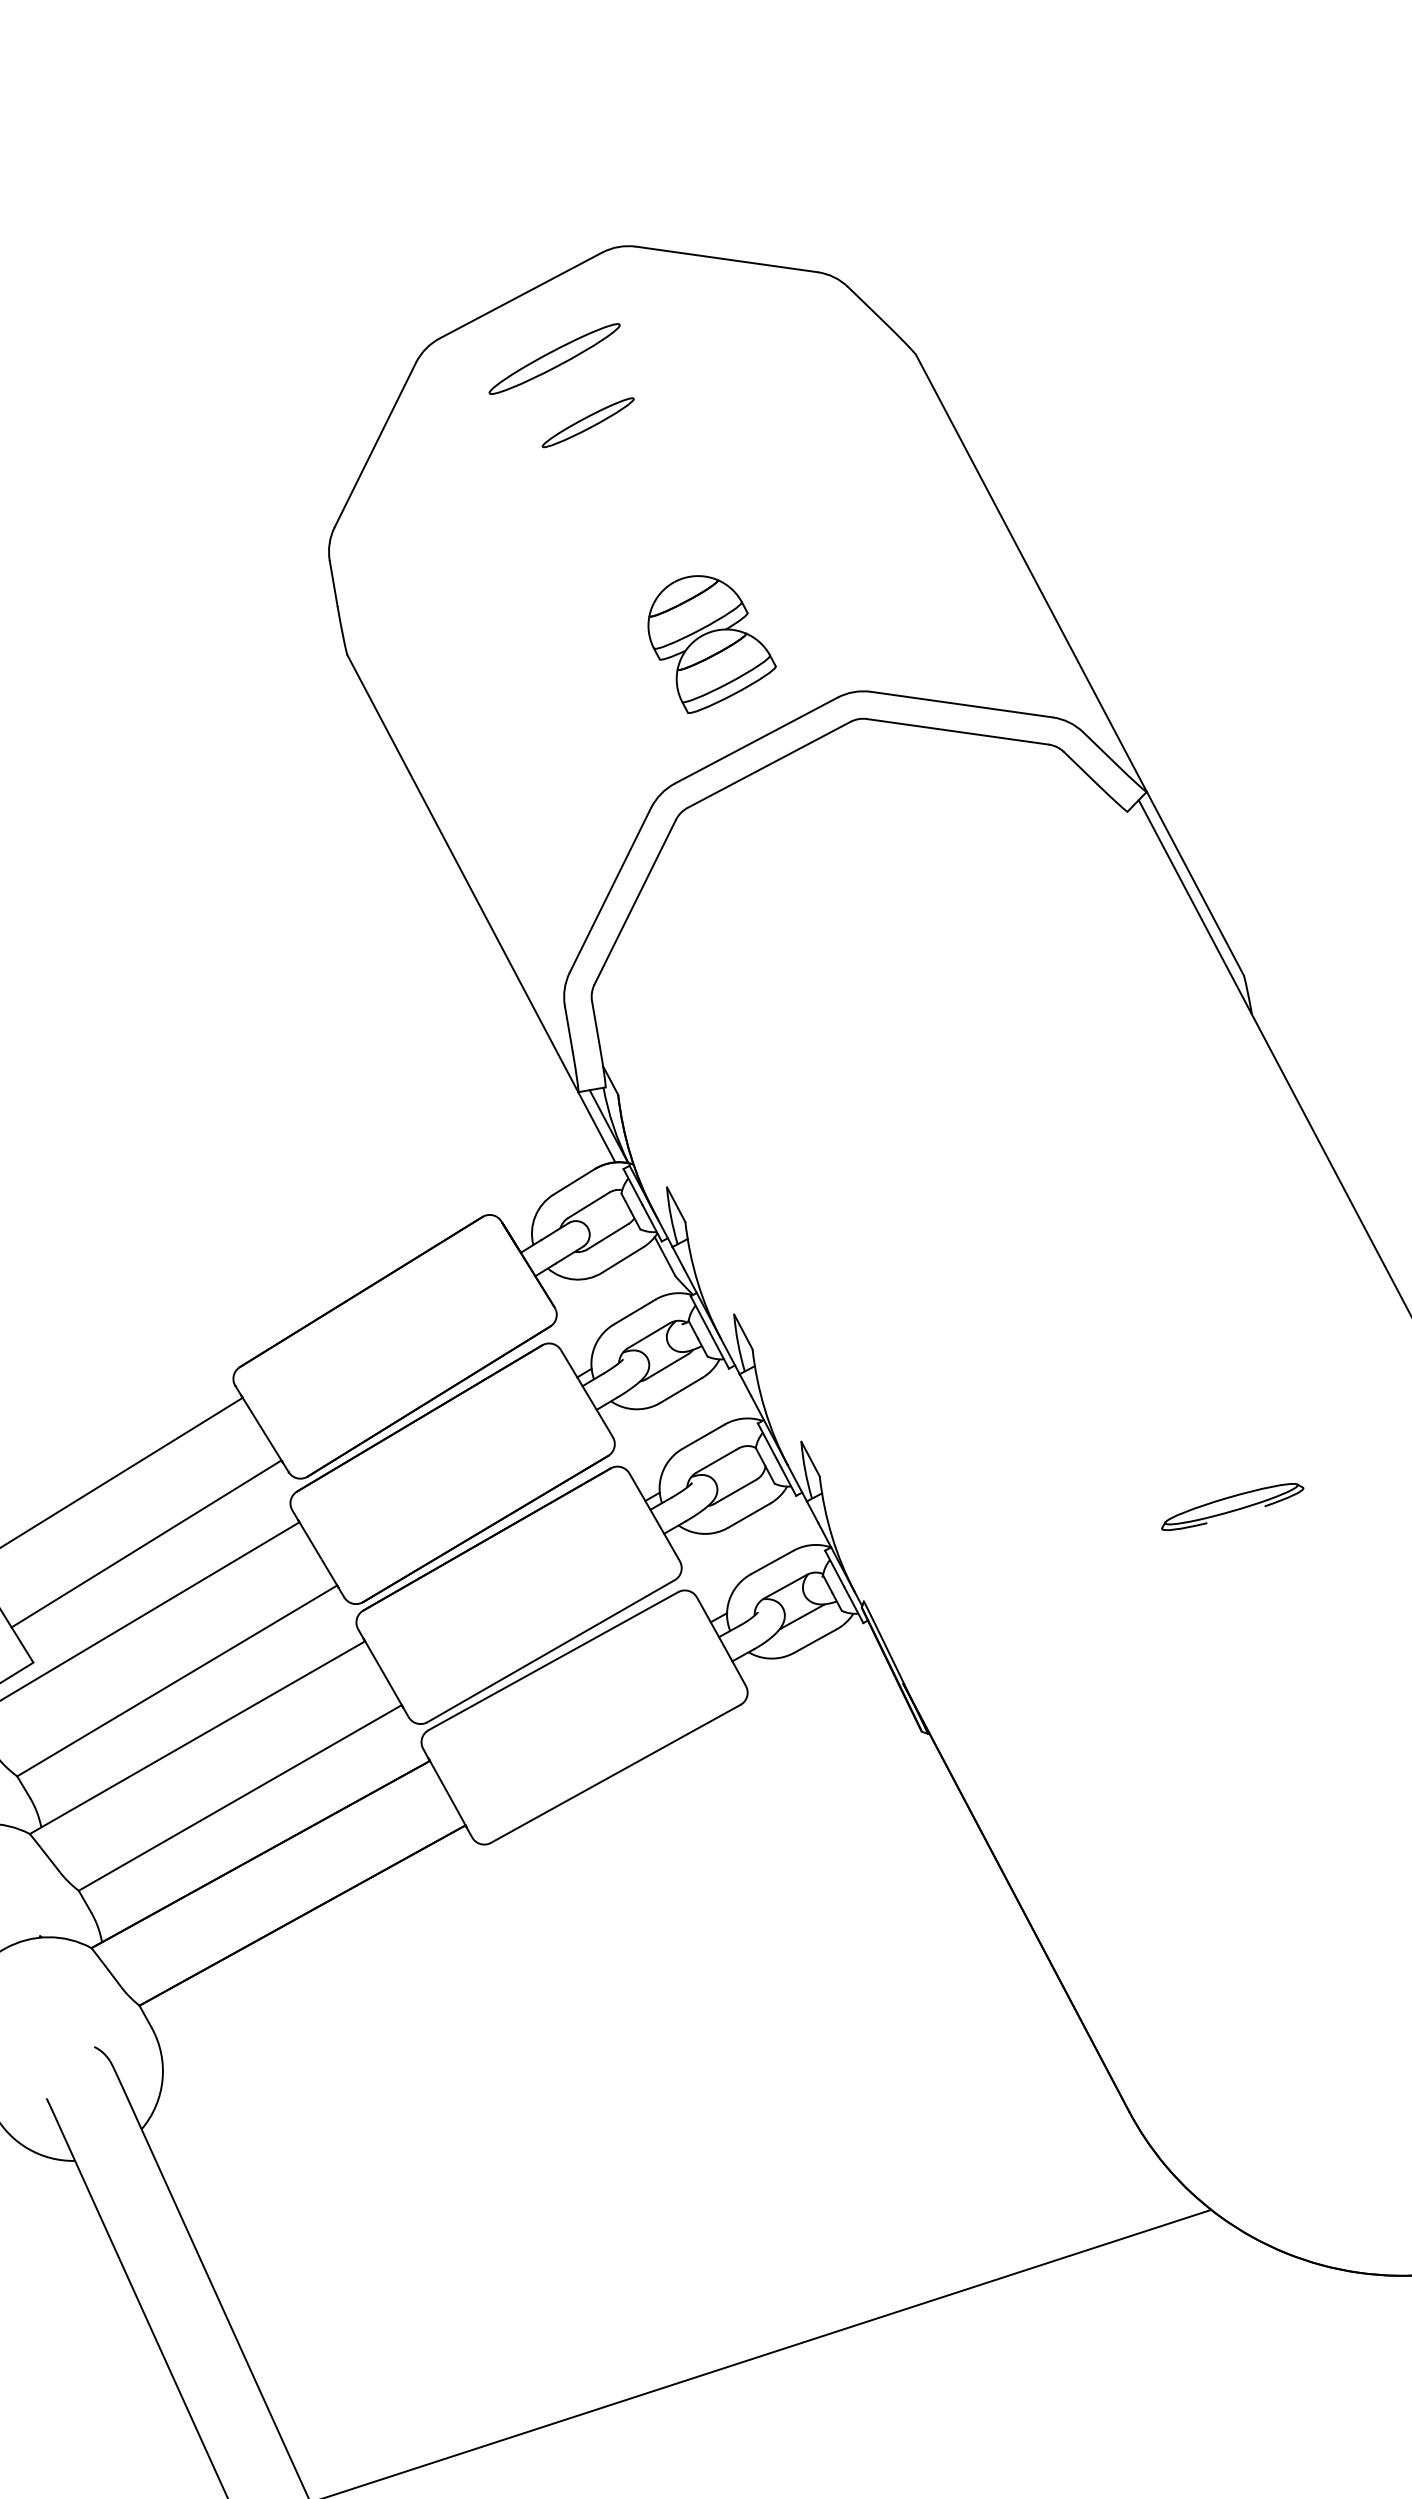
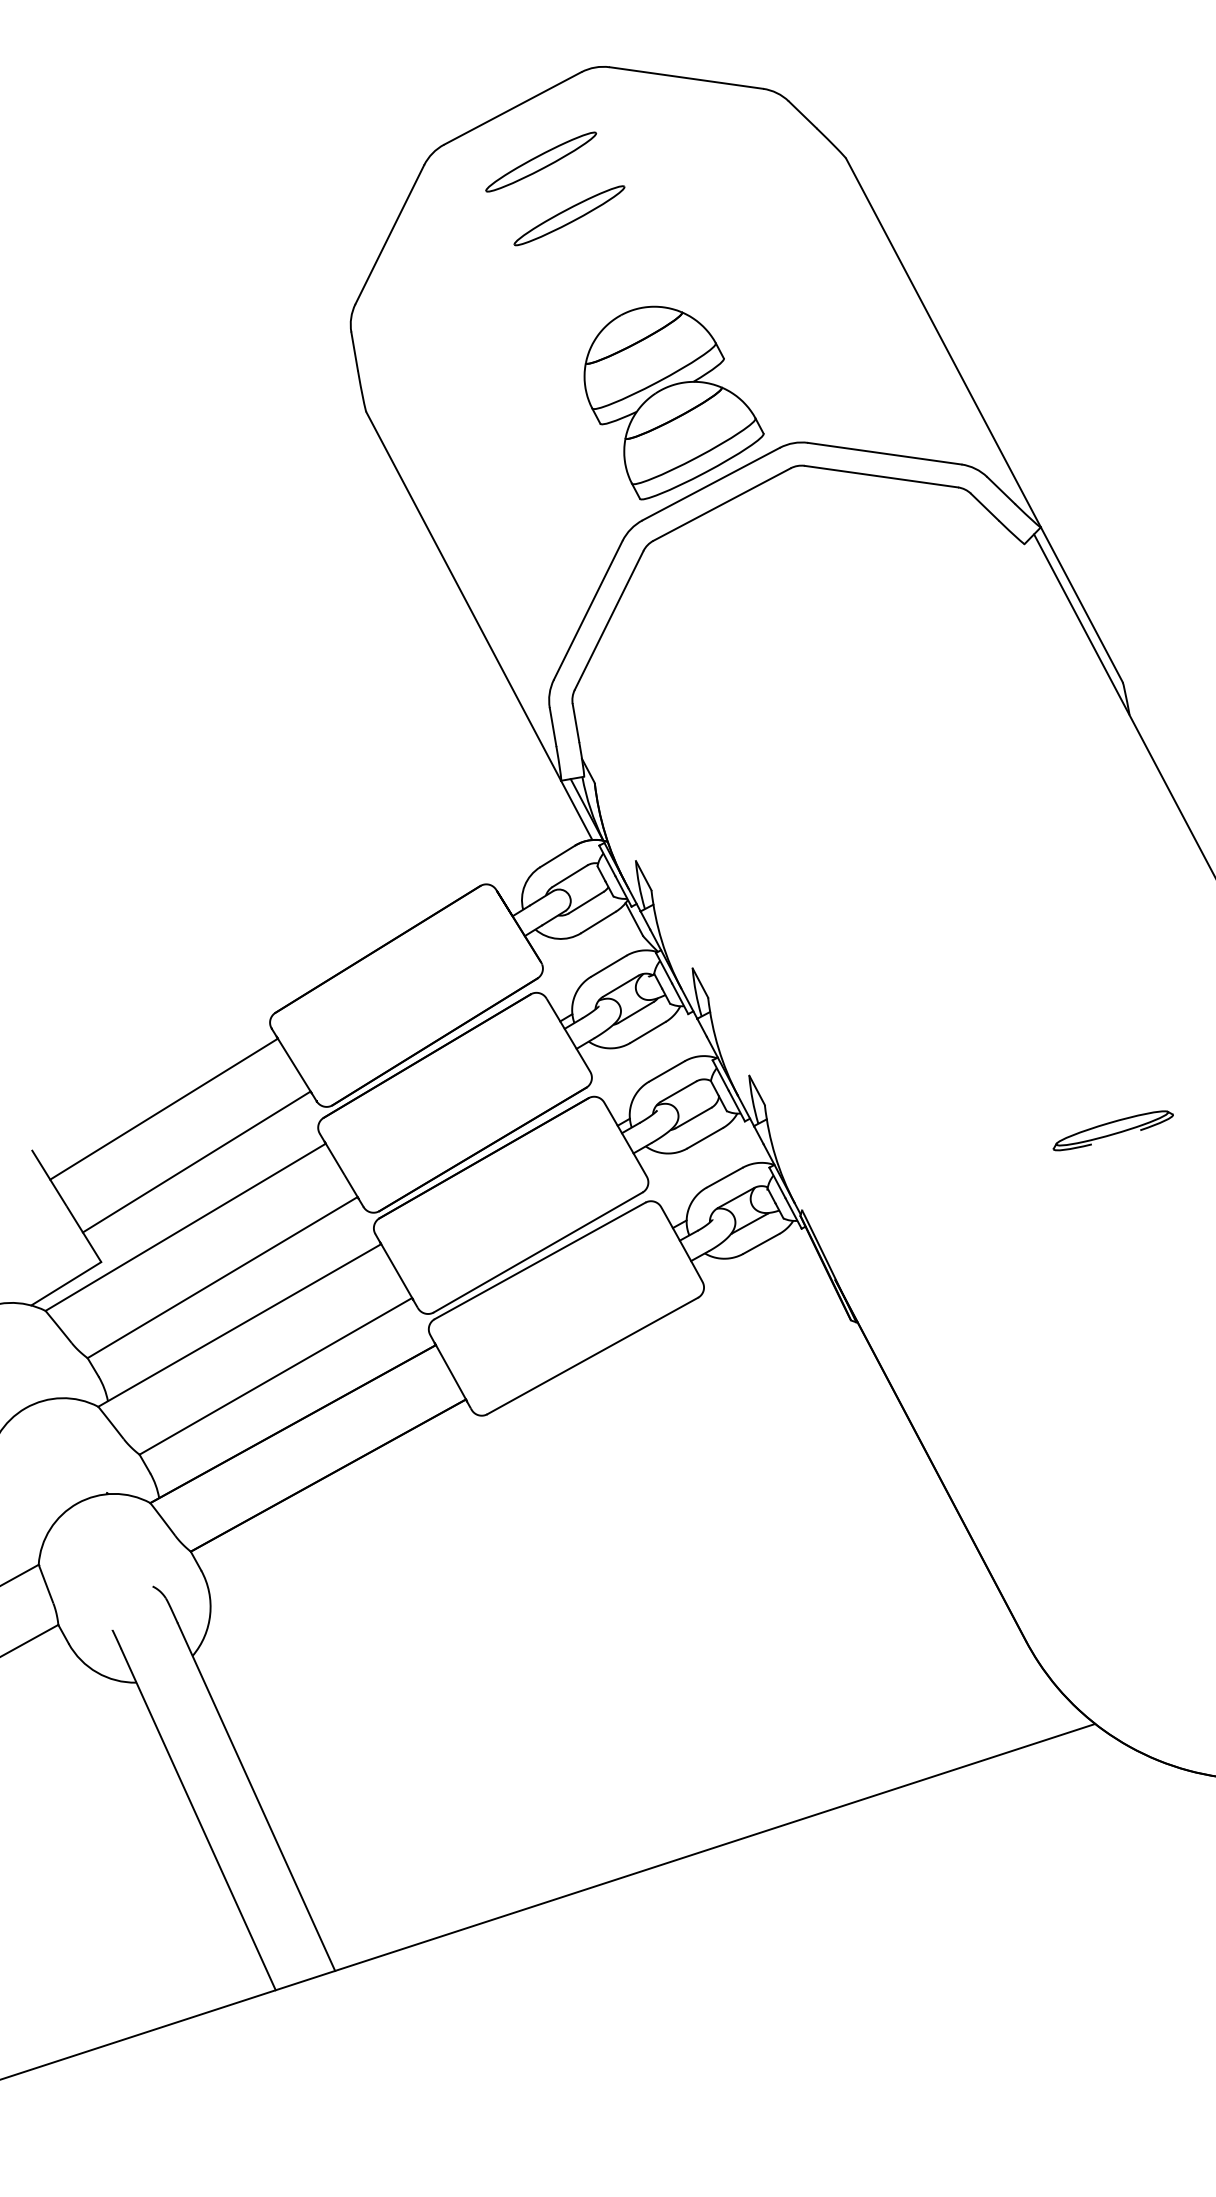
part: (588, 422) -> (569, 215), size x1.43
part: (711, 643) -> (673, 402), size x1.67

